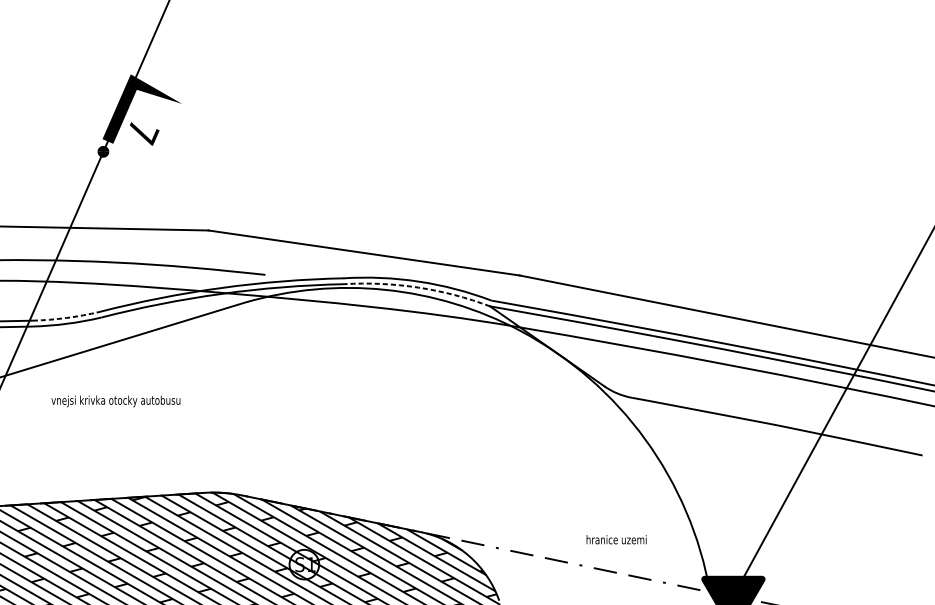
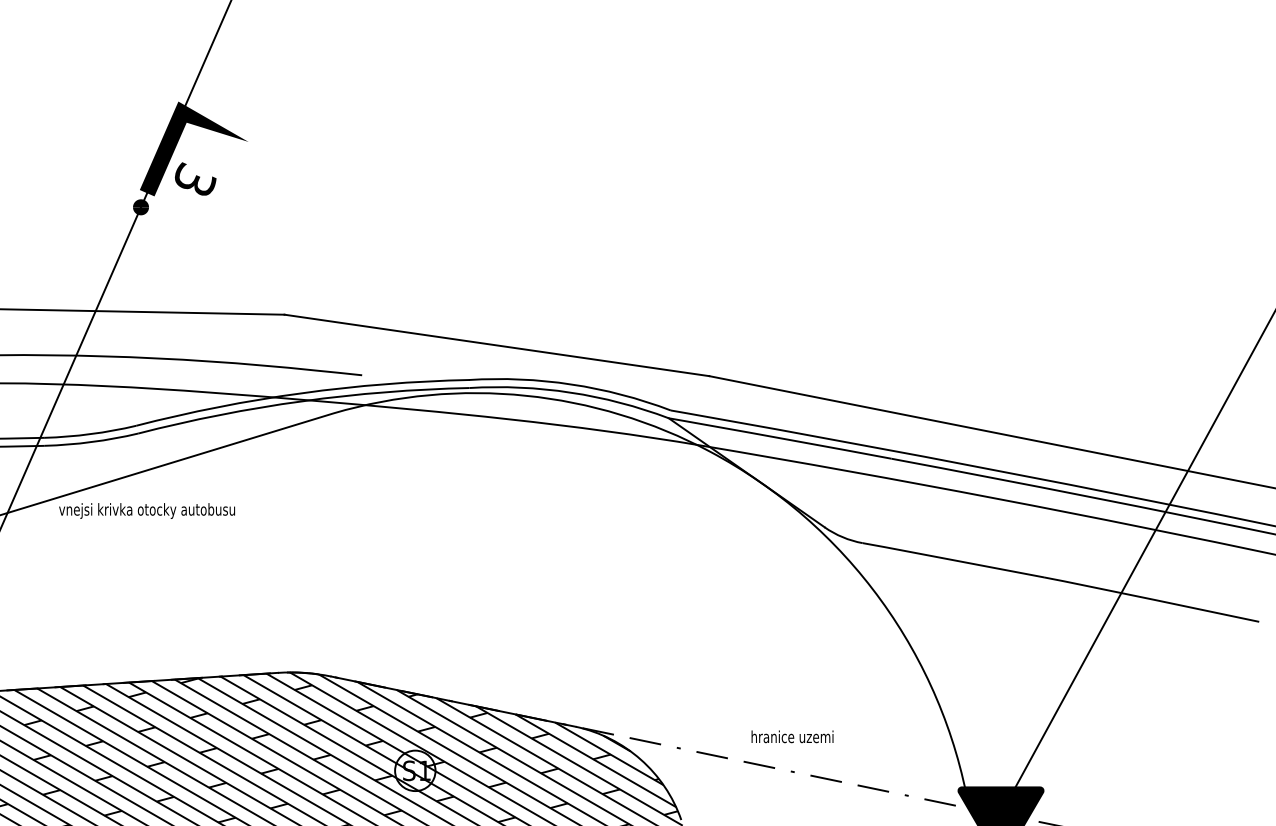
text: (143, 132) -> (195, 180), 7 -> 3
arc: (418, 287) -> (570, 392), dashed -> solid
arc: (66, 318) -> (90, 434), dashed -> solid
text: (115, 401) -> (146, 510), moved
text: (616, 539) -> (792, 736), moved

